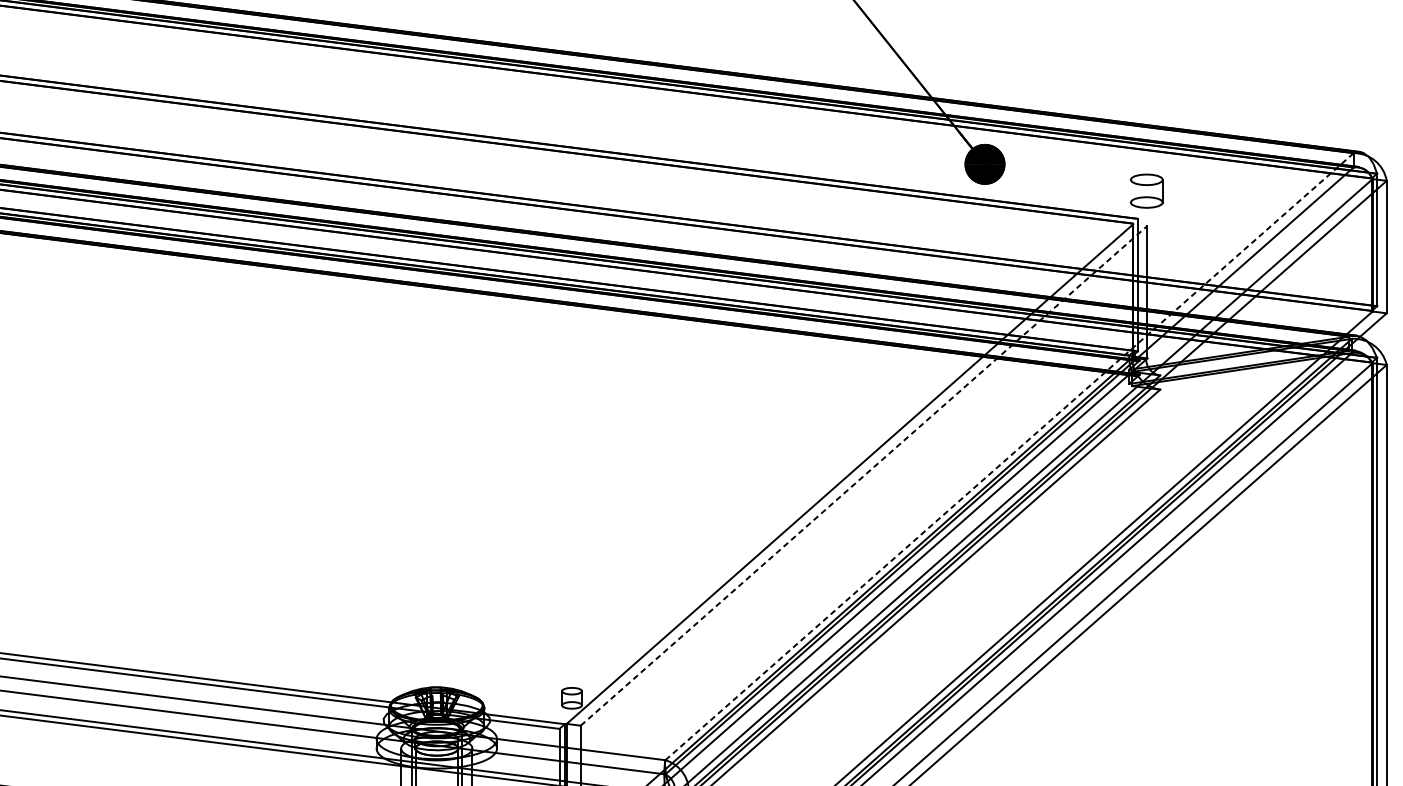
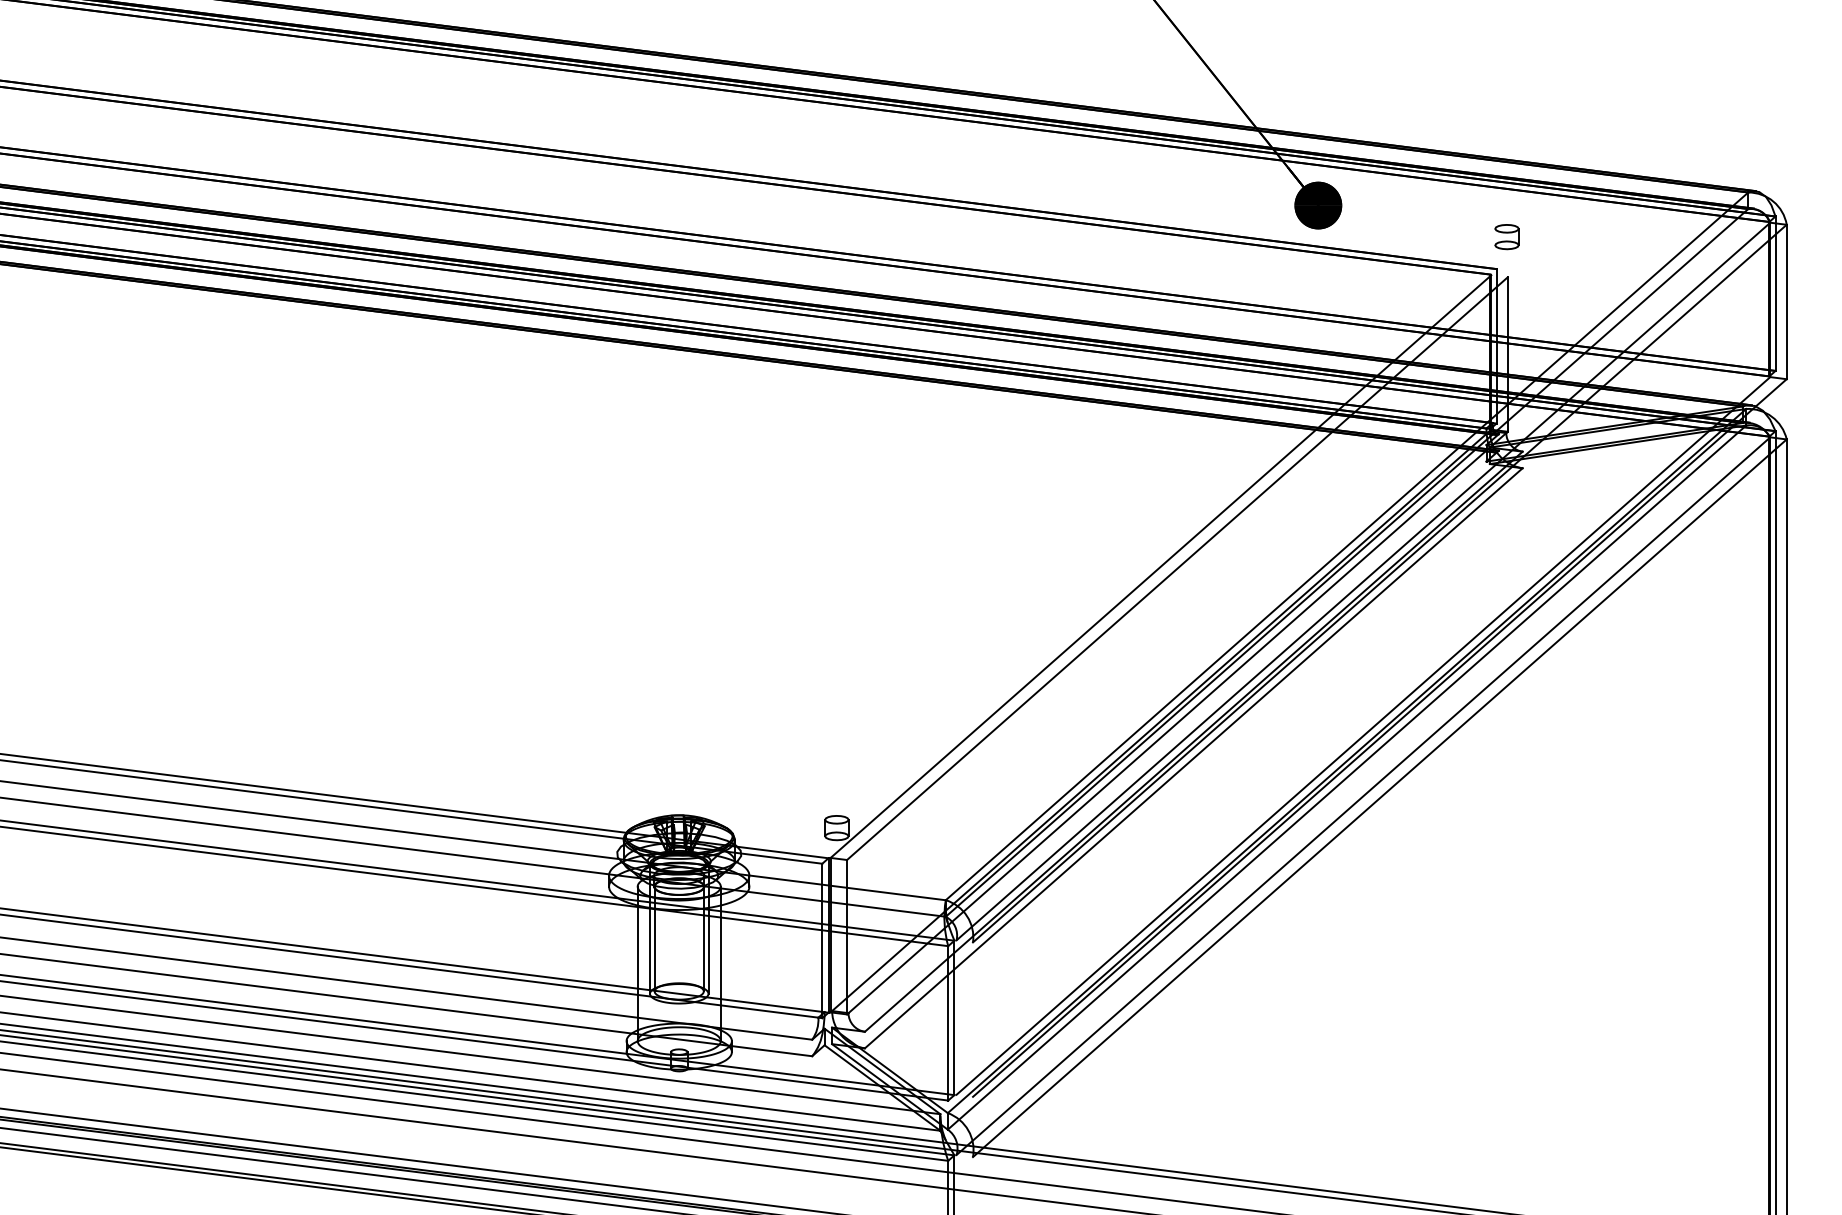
part: (1146, 191) -> (1506, 237), size x0.62
line: (1009, 456) -> (1347, 546), dashed -> solid
line: (864, 475) -> (1177, 568), dashed -> solid

